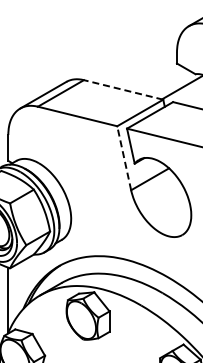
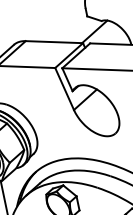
line: (123, 89) -> (54, 41), dashed -> solid
line: (124, 158) -> (64, 89), dashed -> solid

